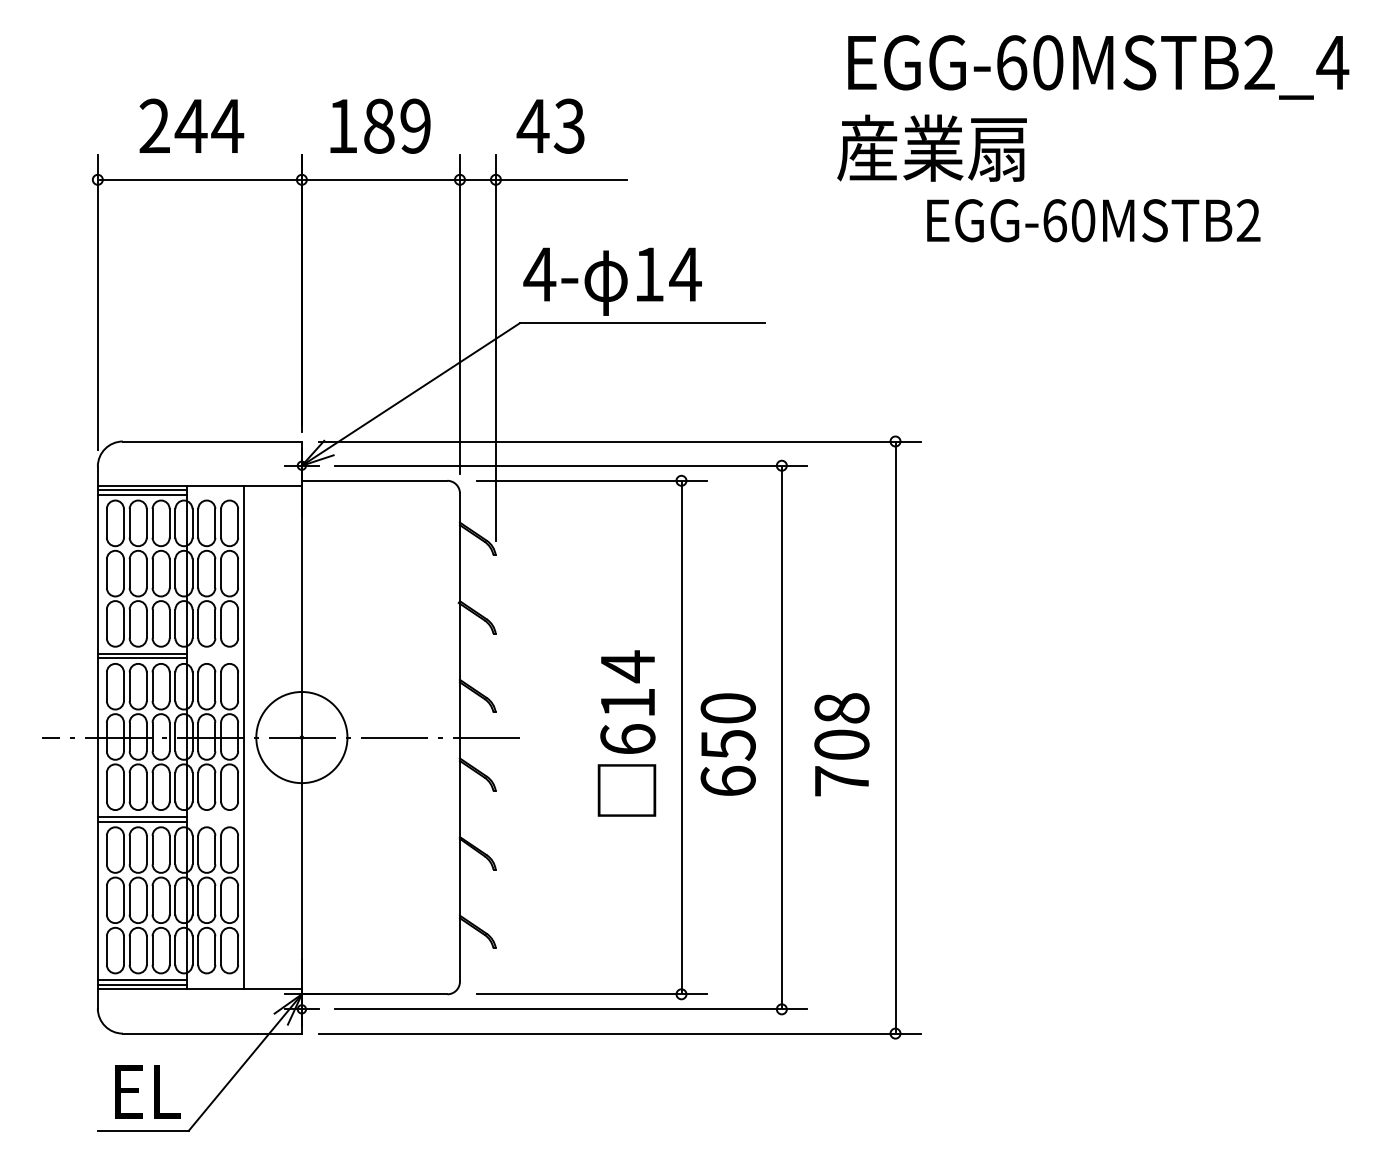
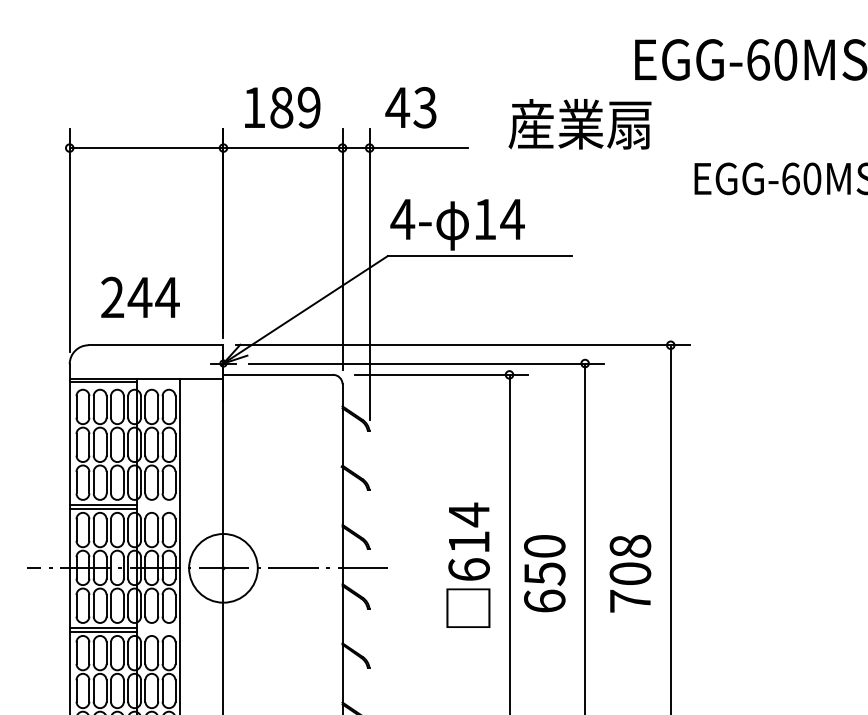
text: (191, 125) -> (140, 297), moved
text: (931, 147) -> (579, 123), moved
line: (141, 494) -> (102, 385), removed

